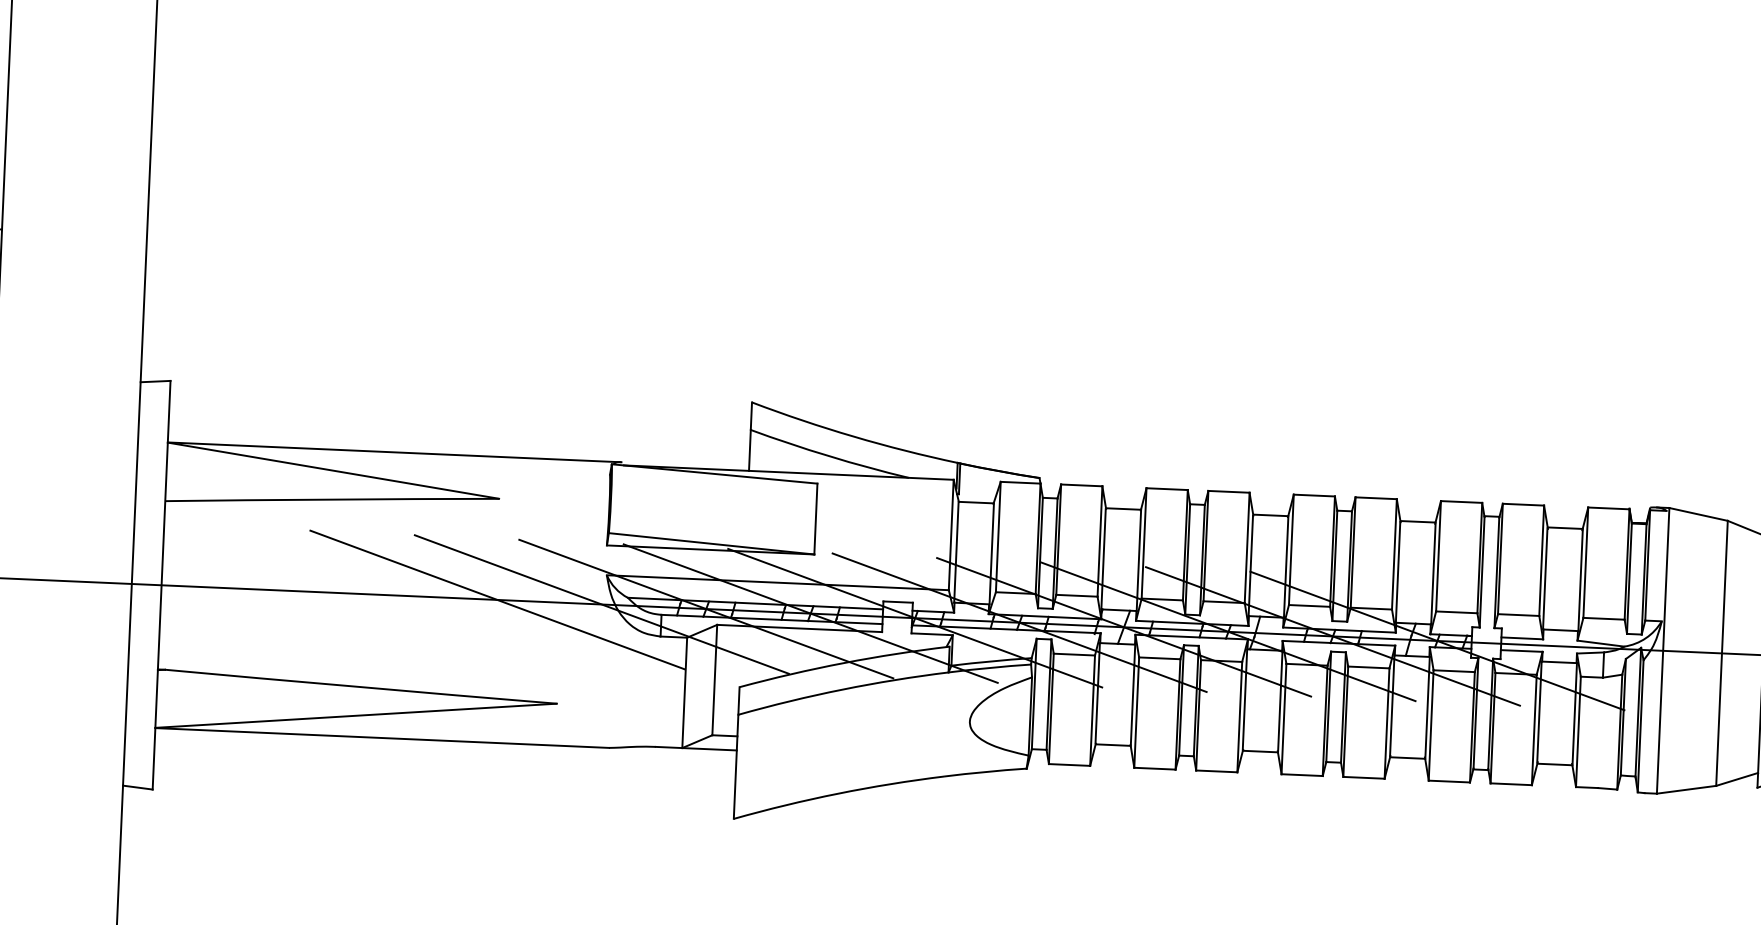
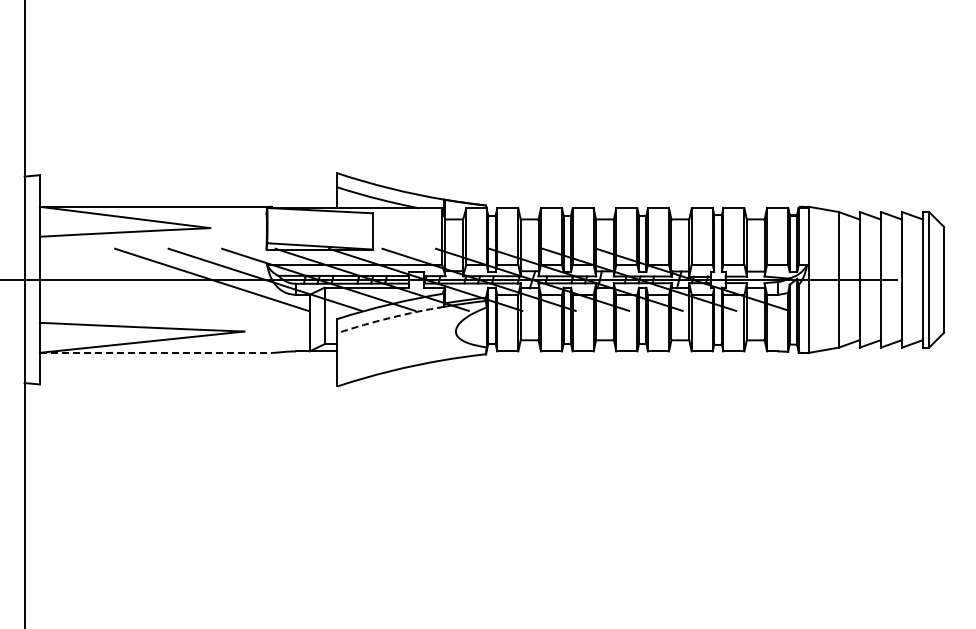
arc: (843, 688) -> (390, 317), solid -> dashed
line: (383, 737) -> (156, 352), solid -> dashed

